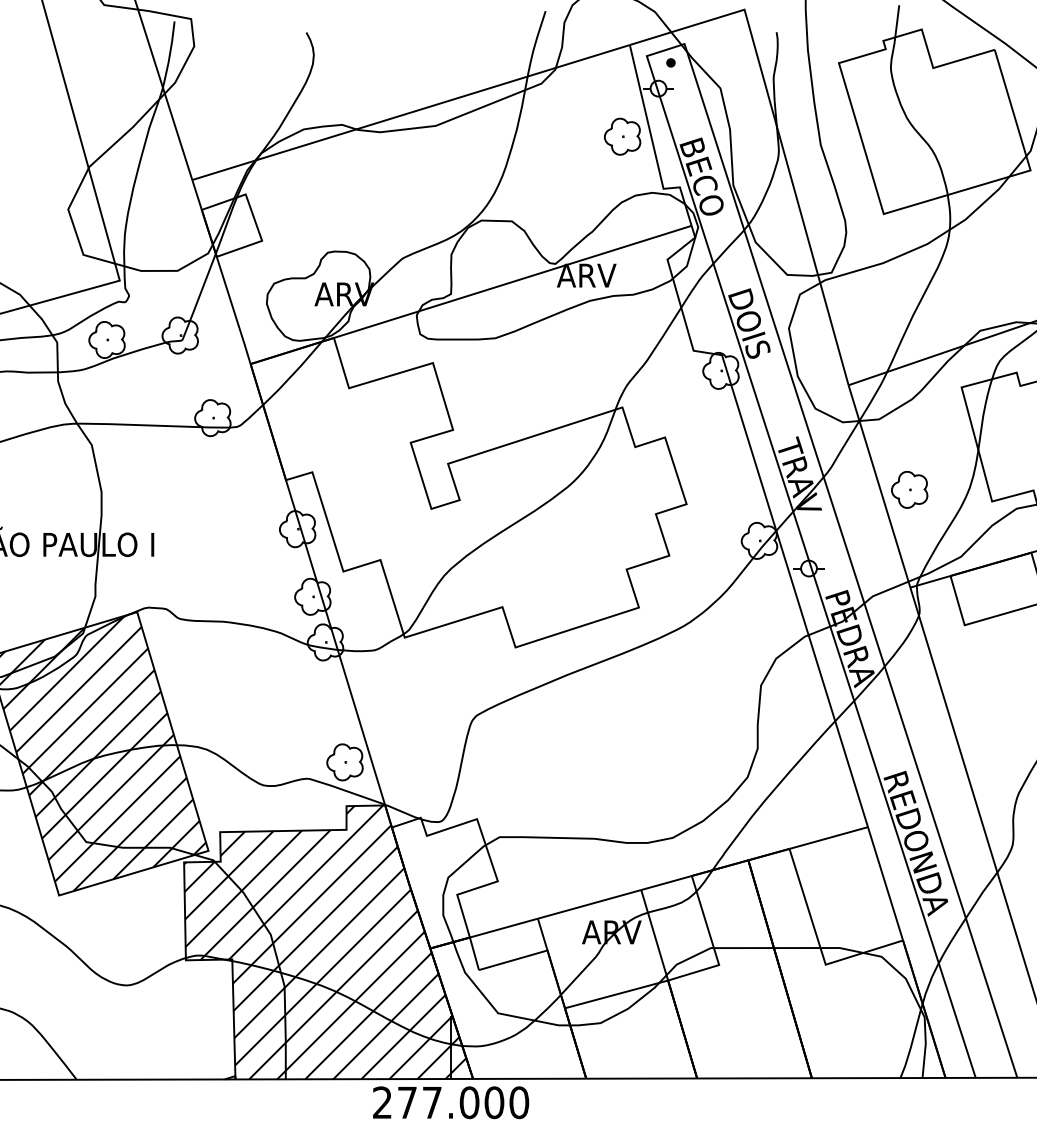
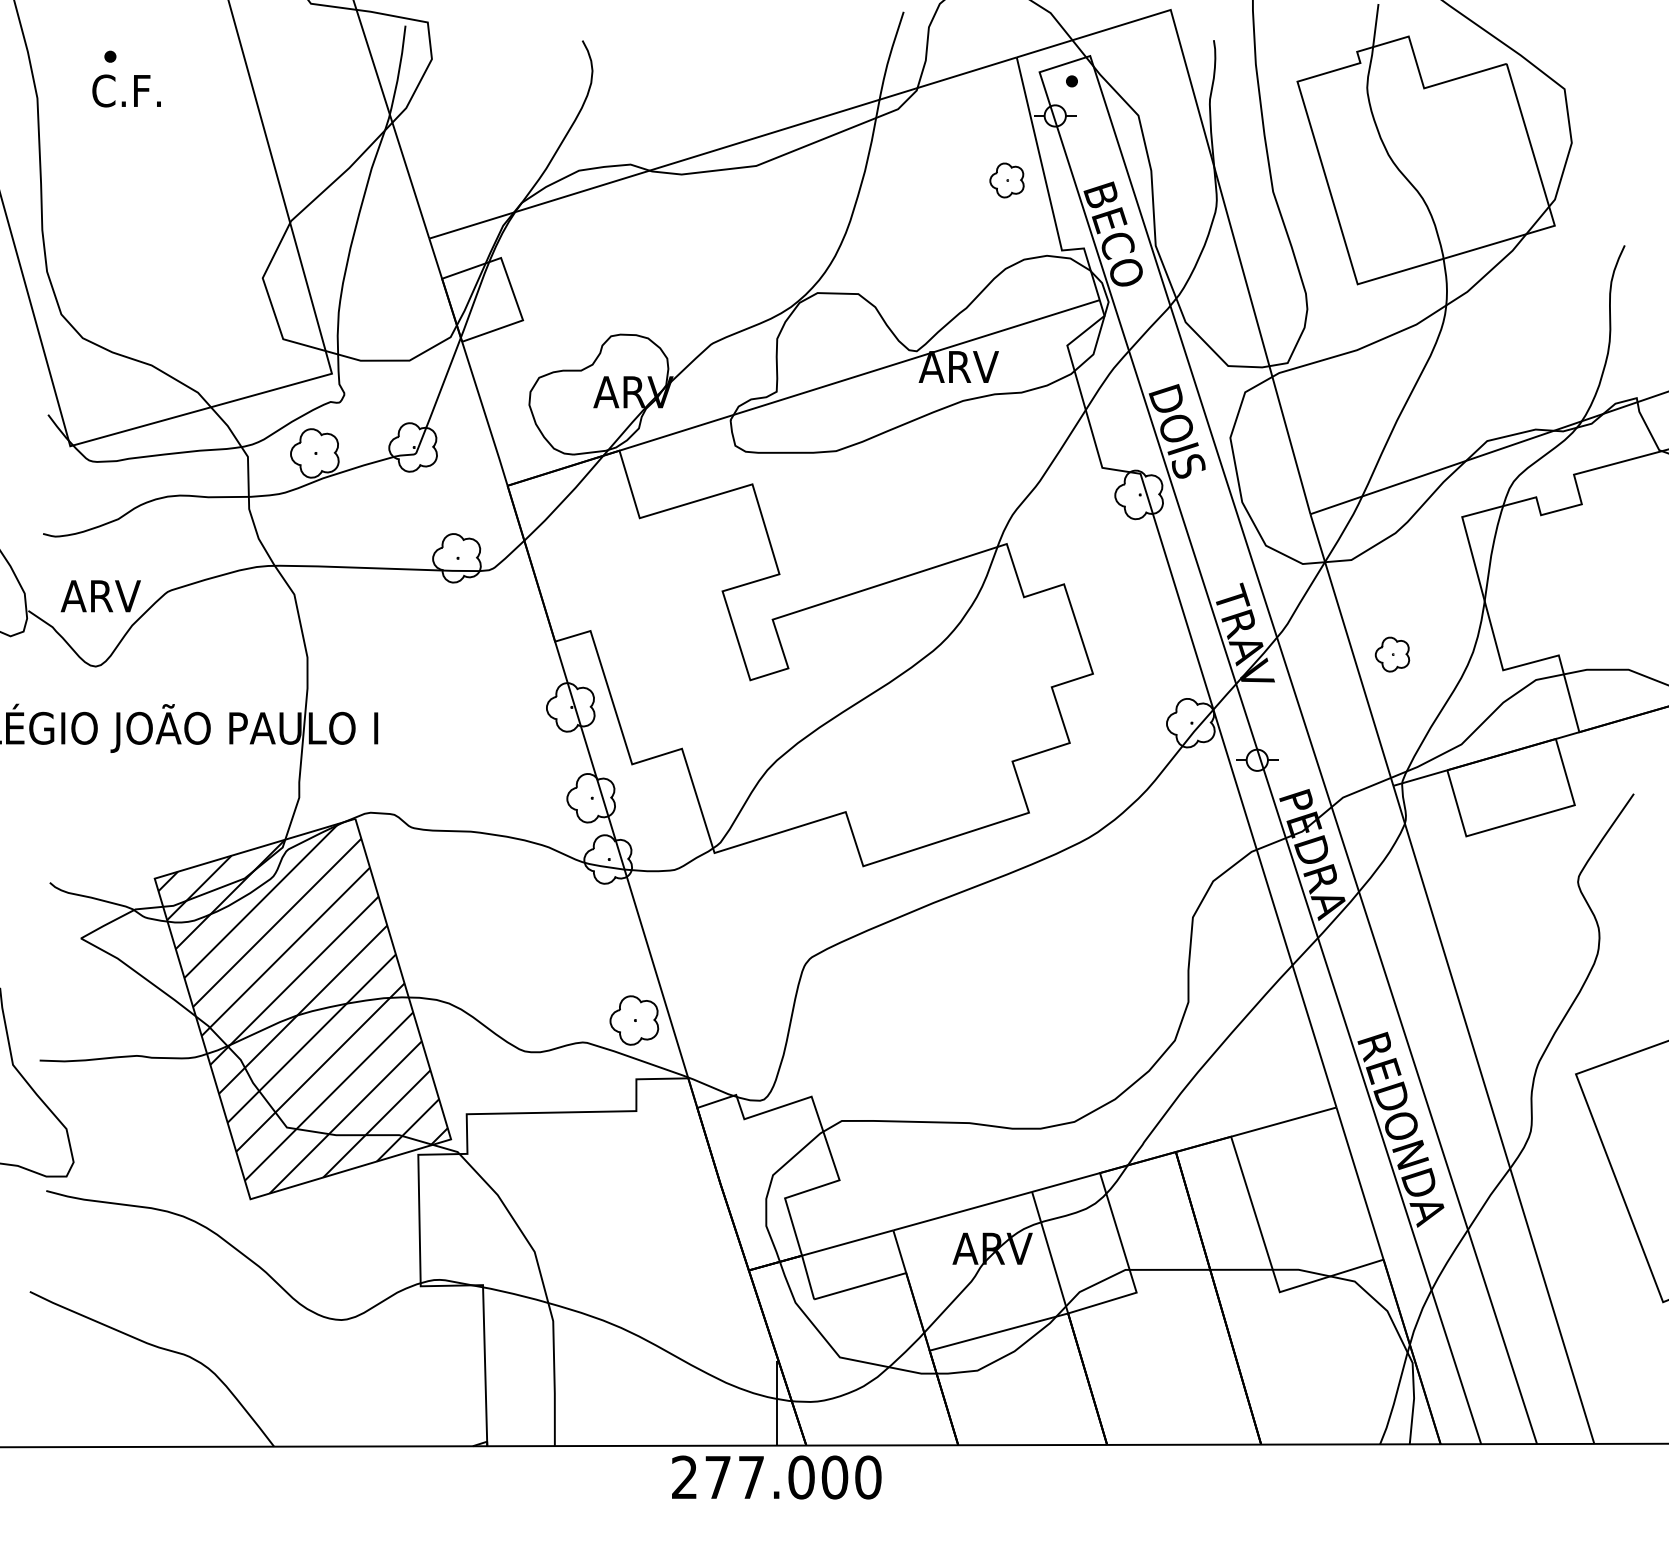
part: (622, 136) -> (1006, 180), size x0.7
part: (909, 489) -> (1392, 654), size x0.7
hatch: (325, 942) -> (607, 1262), removed

